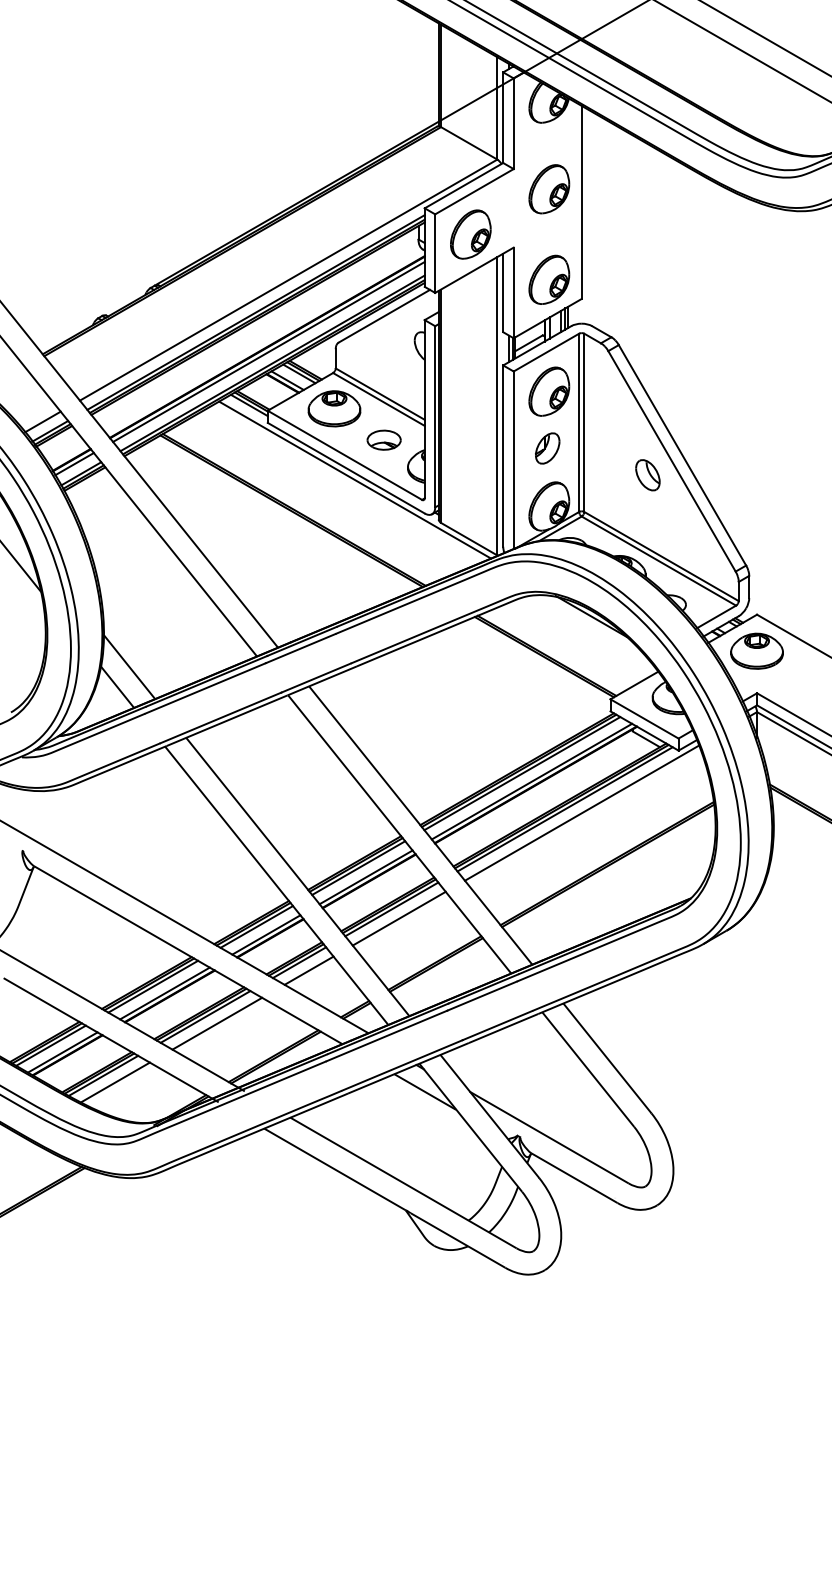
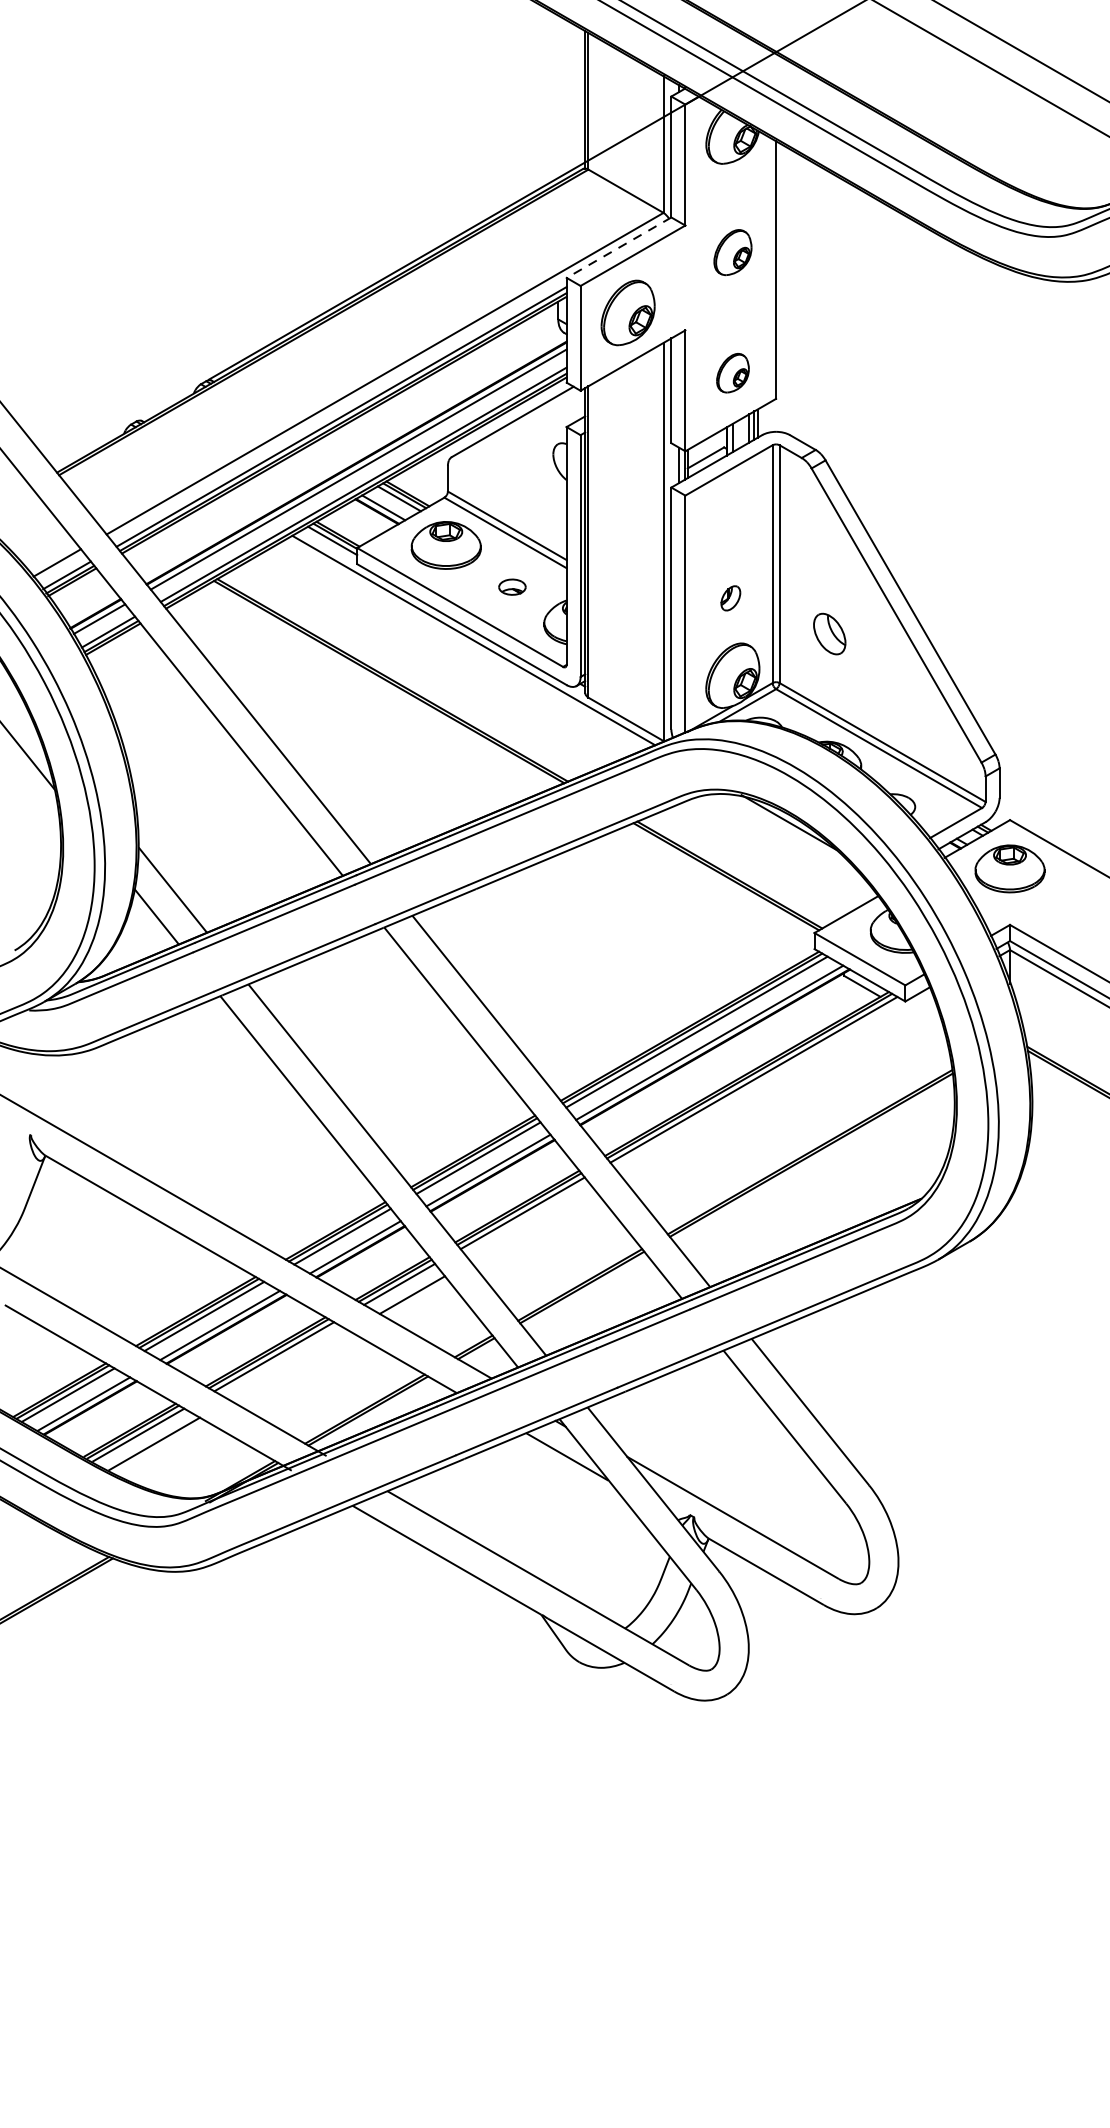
line: (463, 185) -> (618, 247), solid -> dashed
part: (549, 189) -> (733, 252), size x0.7
part: (549, 279) -> (733, 372), size x0.6
part: (549, 391) -> (733, 522), removed
part: (383, 439) -> (511, 586), size x0.6
part: (547, 448) -> (730, 598), size x0.6
part: (647, 475) -> (829, 634), moved
line: (581, 812) -> (775, 1084), removed
line: (398, 918) -> (531, 1225), removed
line: (217, 1023) -> (290, 1365), removed

